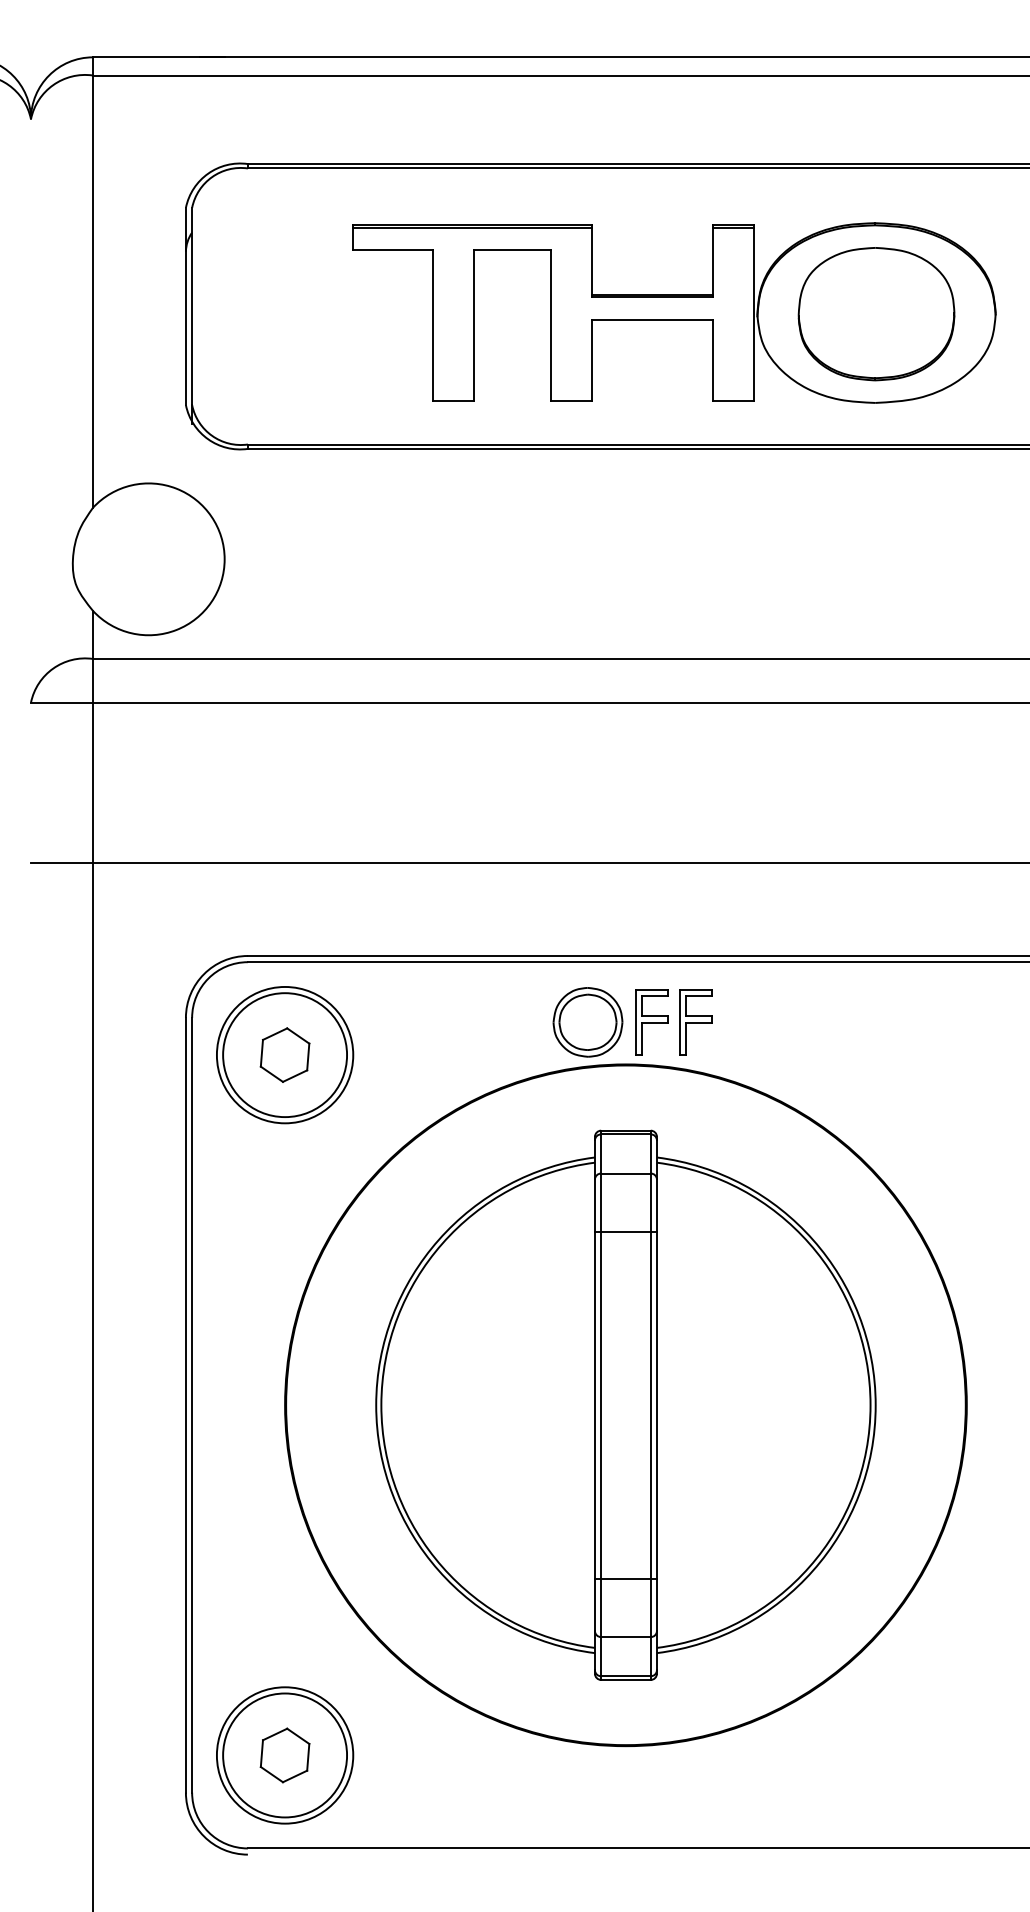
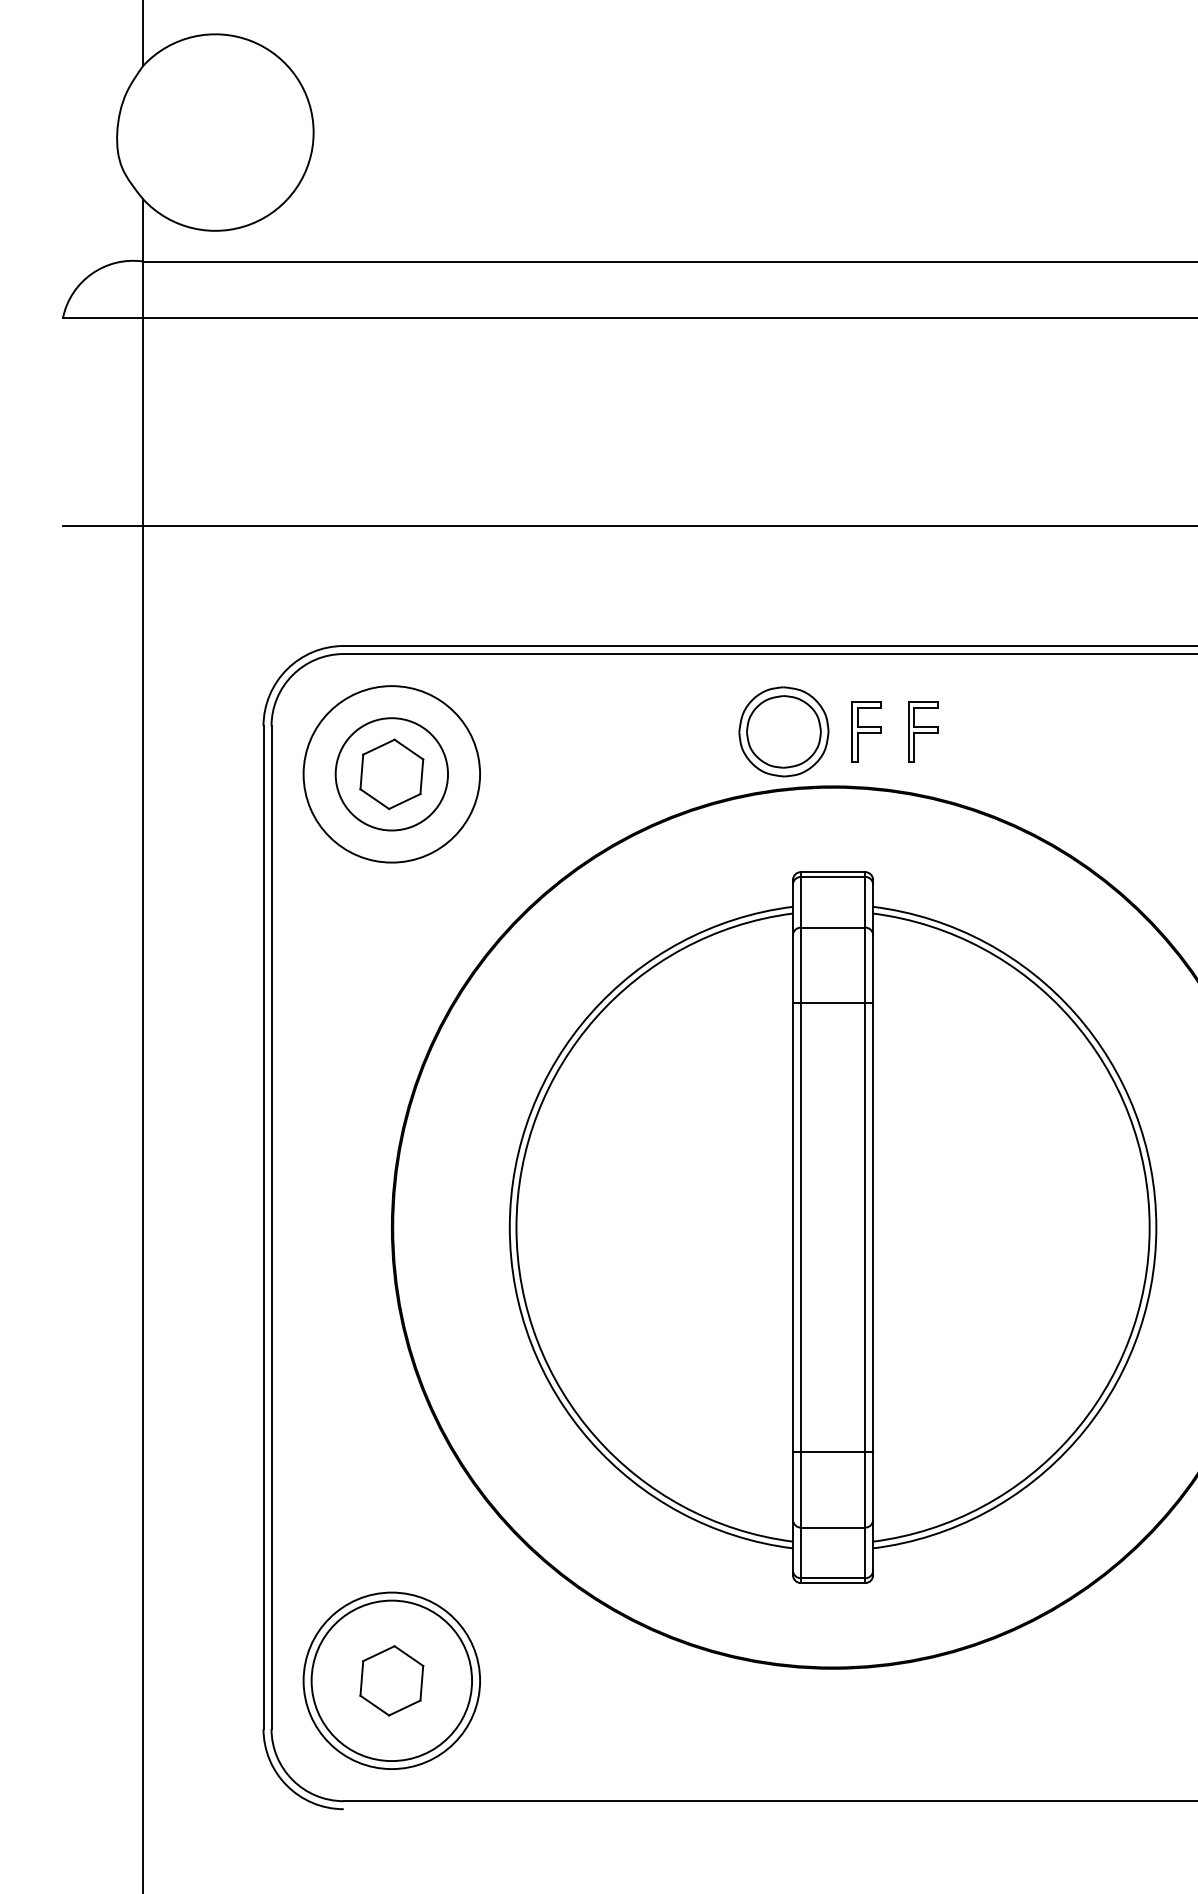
part: (651, 1022) -> (866, 732), size x0.7
part: (695, 1022) -> (923, 732), size x0.7
circle: (285, 1055) -> (392, 774), size x0.7

